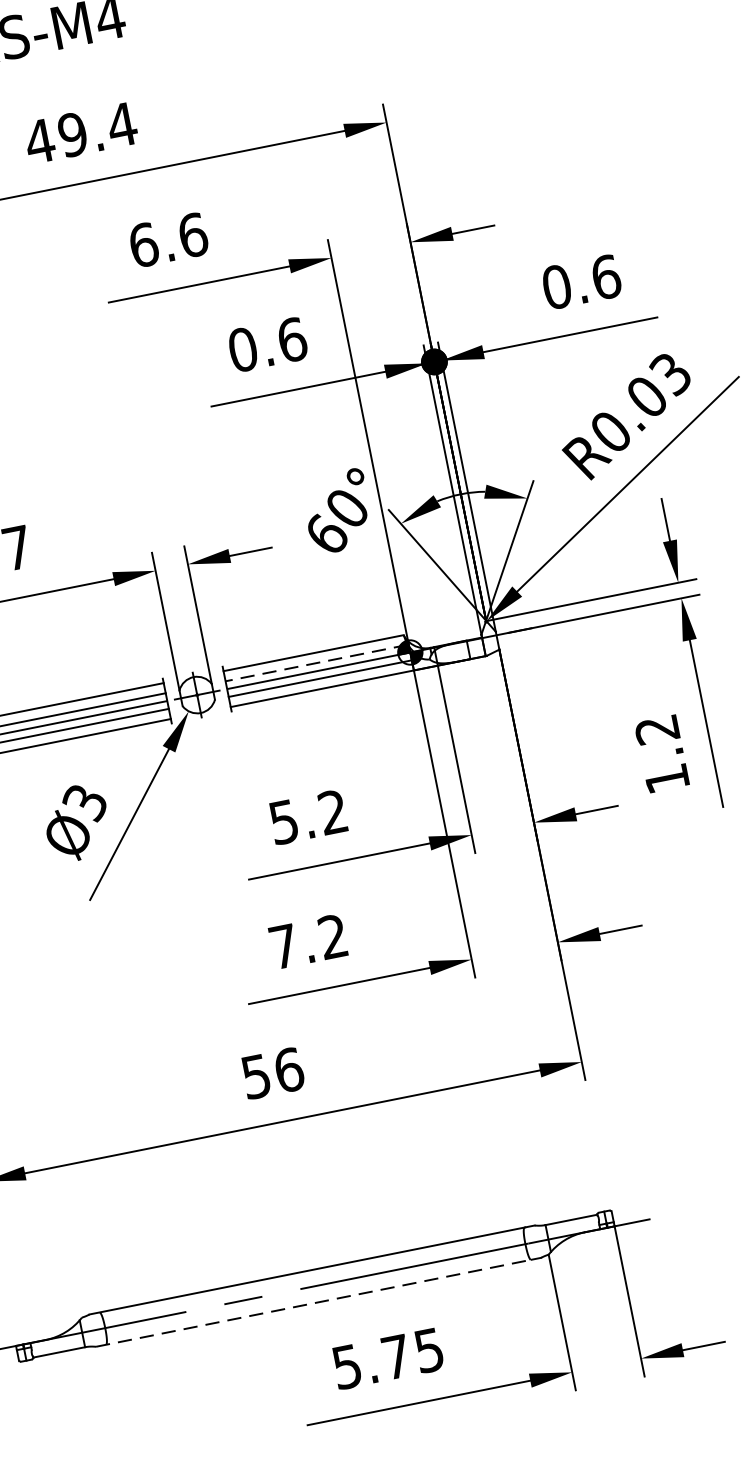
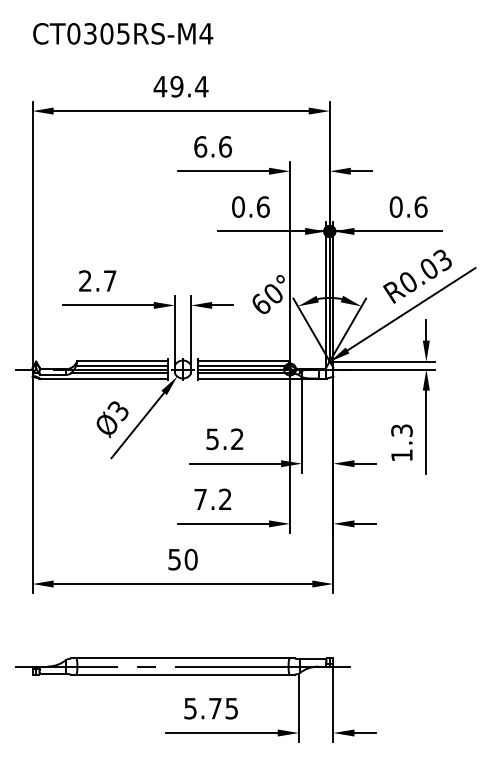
line: (316, 663) -> (243, 365), dashed -> solid
text: (656, 729) -> (401, 430), 1.2 -> 1.3
text: (287, 1070) -> (190, 559), 56 -> 50
line: (315, 1302) -> (181, 674), dashed -> solid

